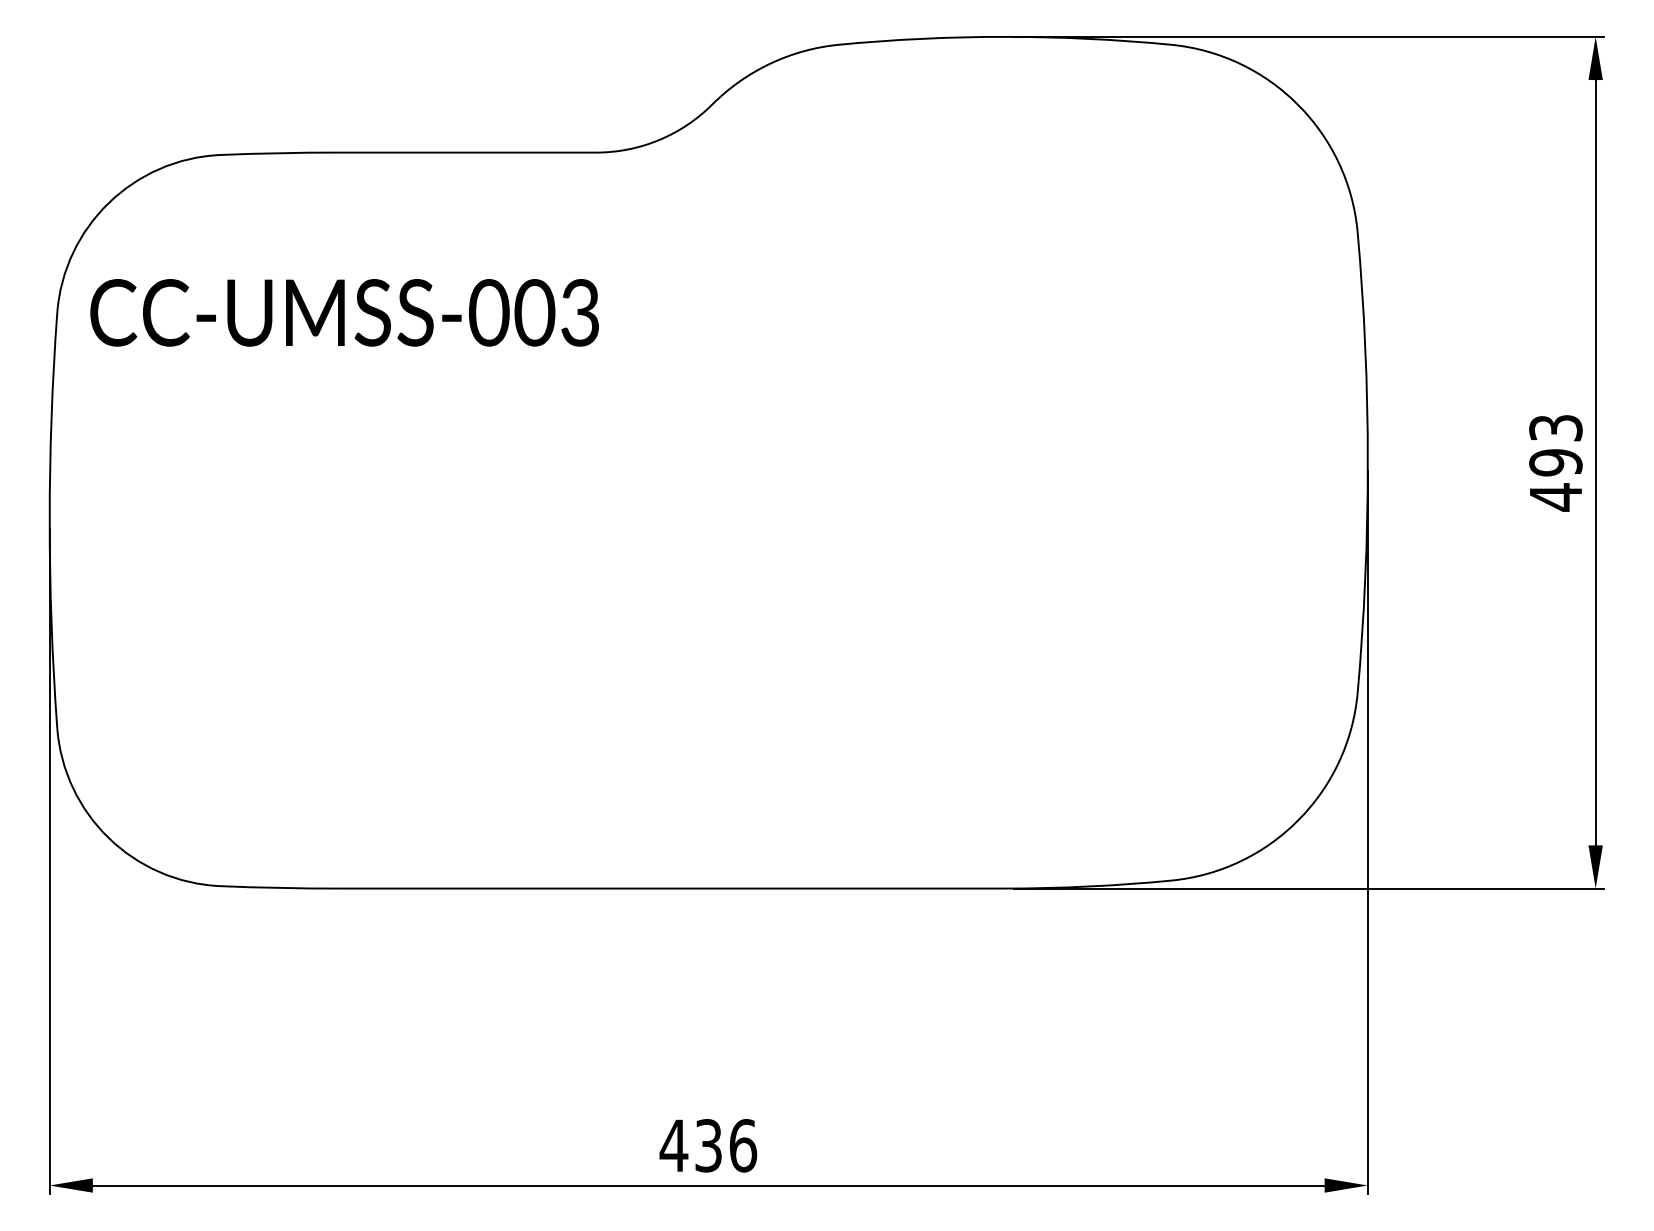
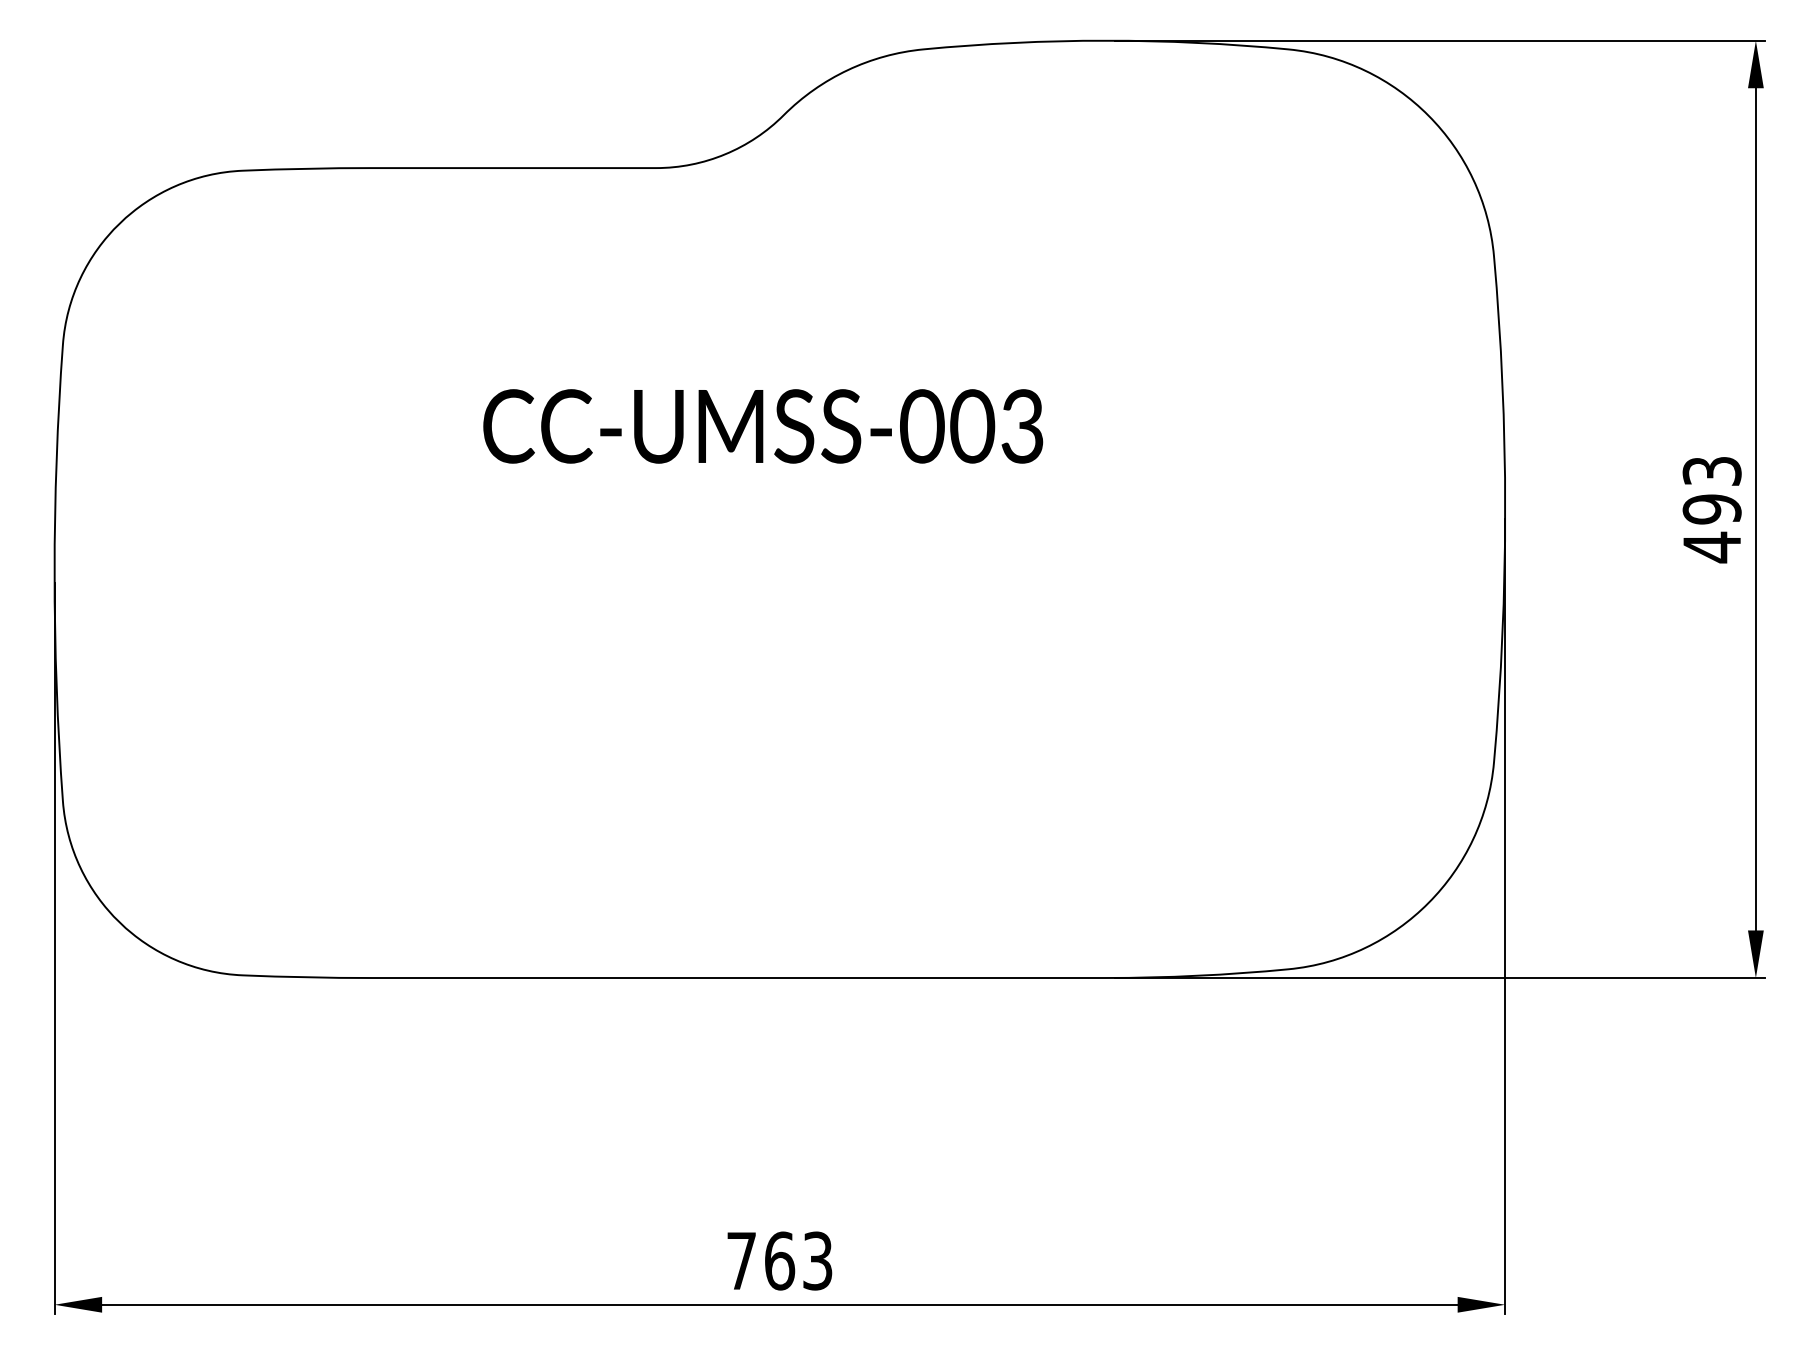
text: (344, 312) -> (763, 426), moved
text: (708, 1145) -> (779, 1260), 436 -> 763

